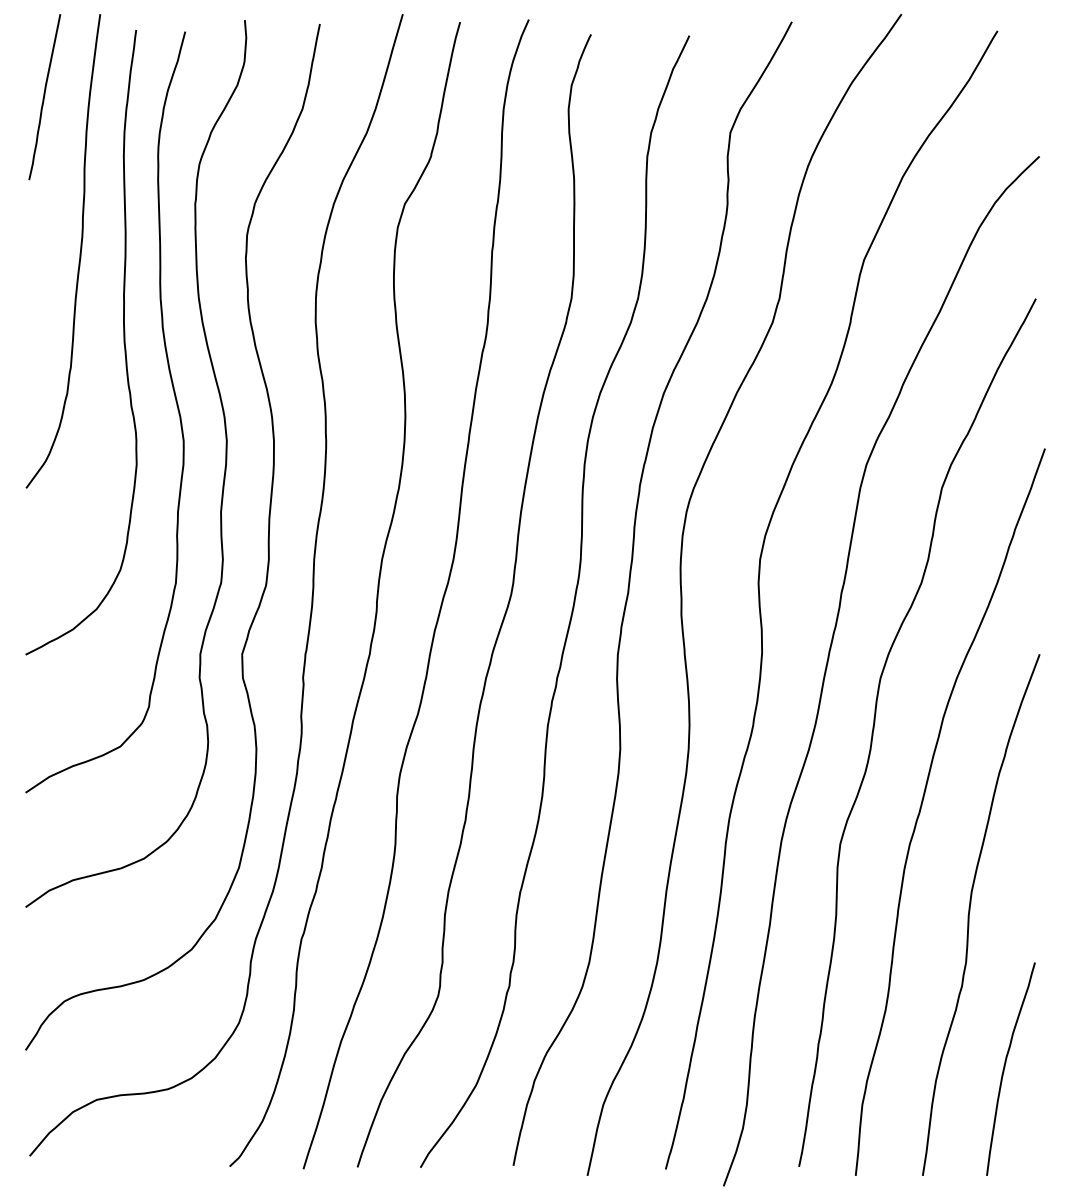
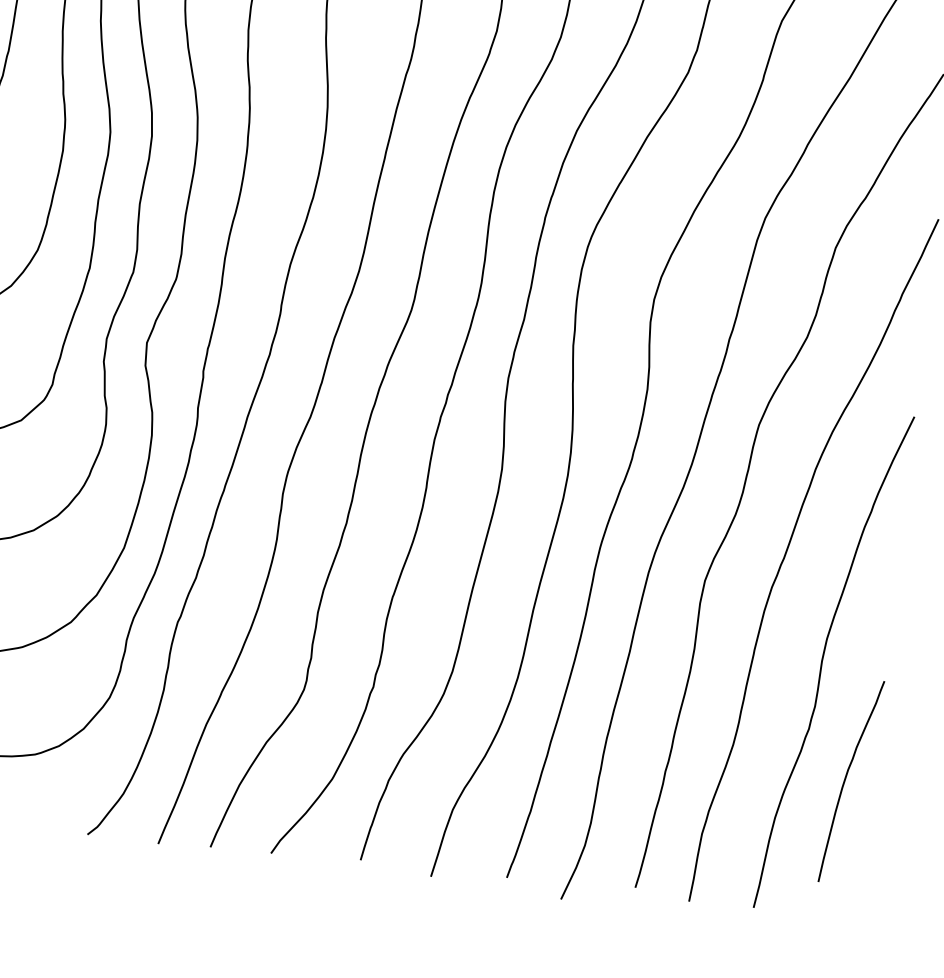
curve: (1005, 1067) -> (846, 779), moved

